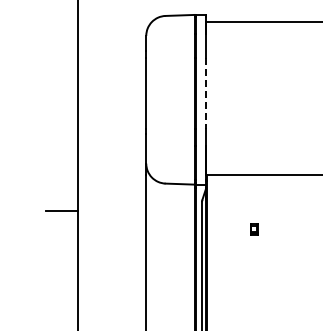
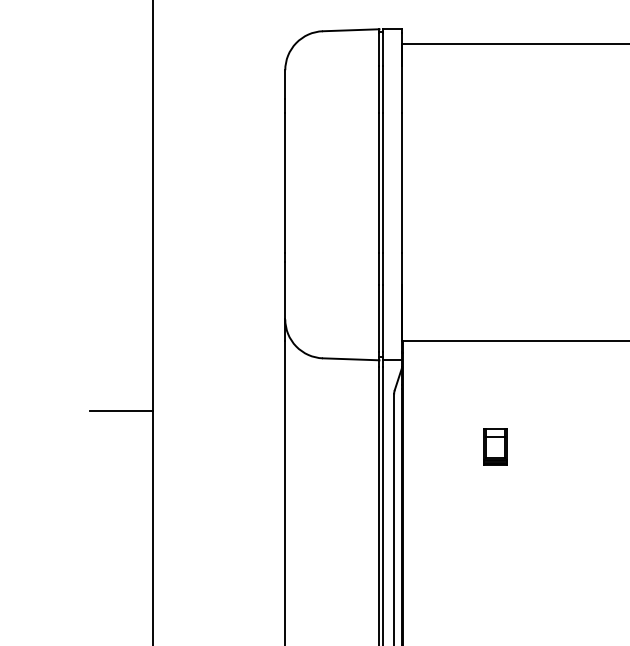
line: (206, 93) -> (402, 182), dashed -> solid
part: (253, 228) -> (494, 445), size x1.67

